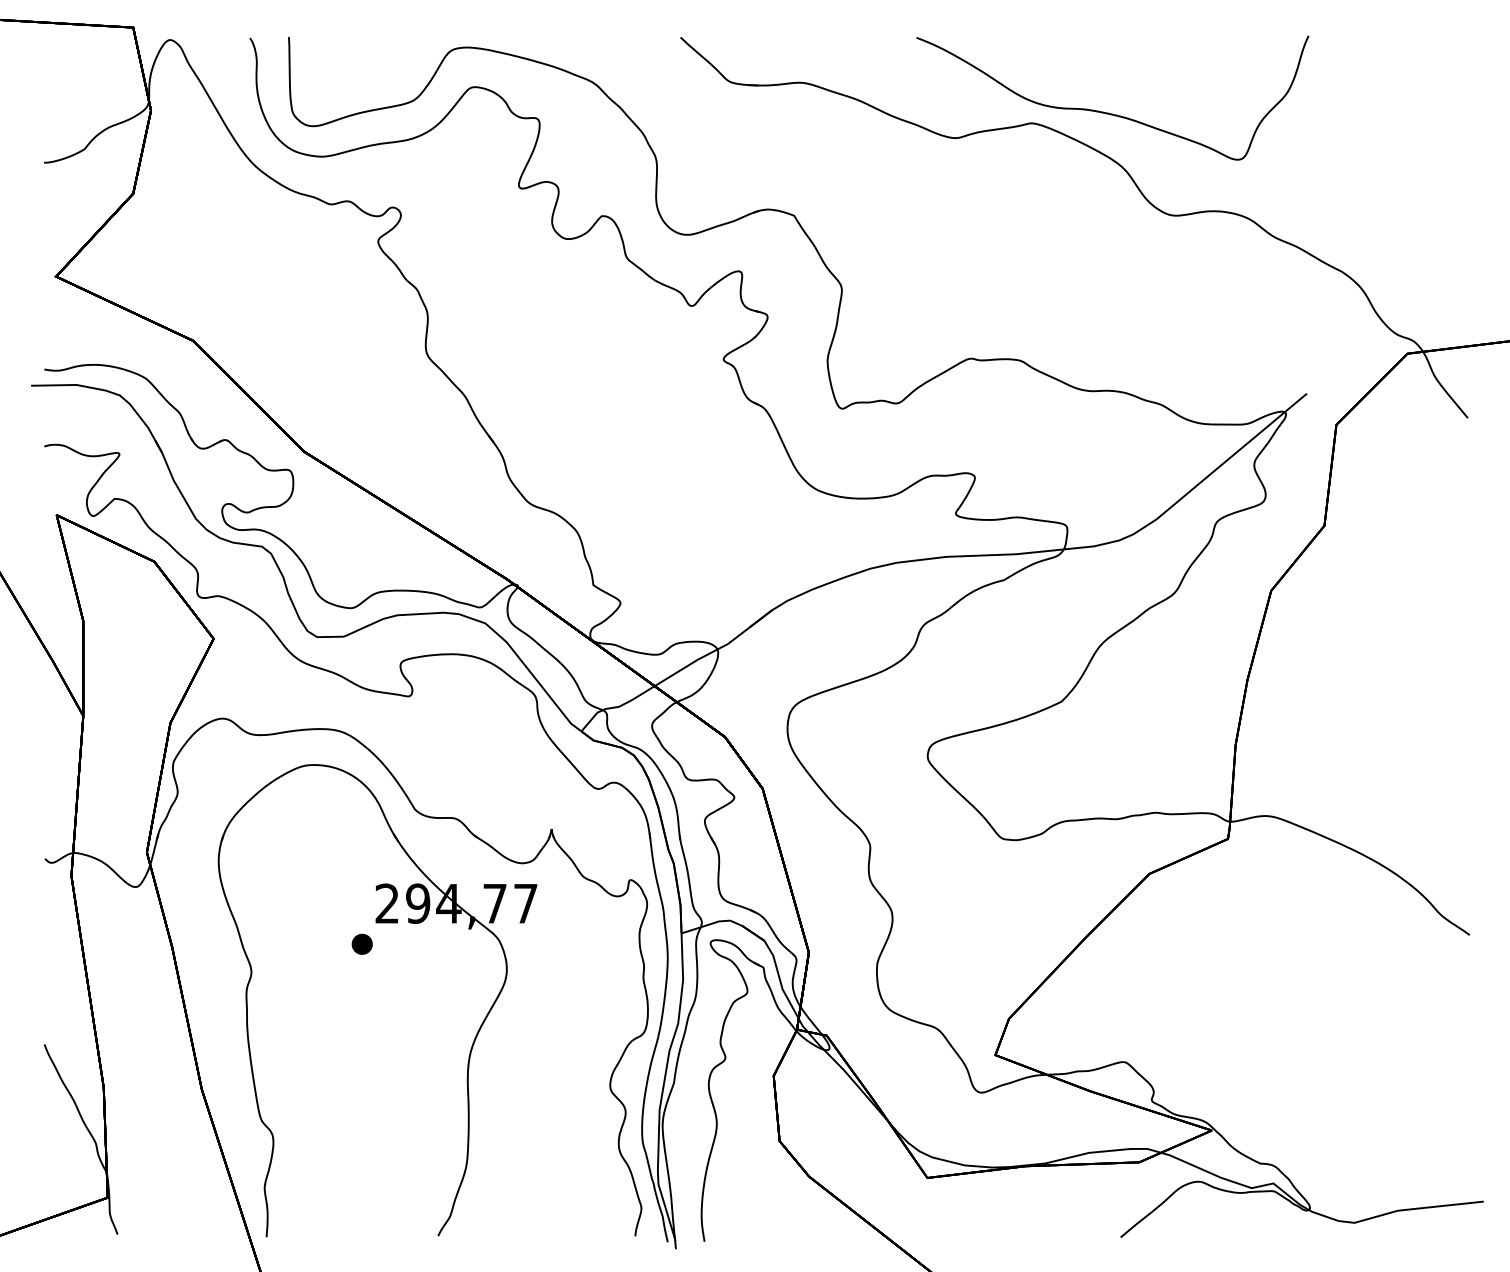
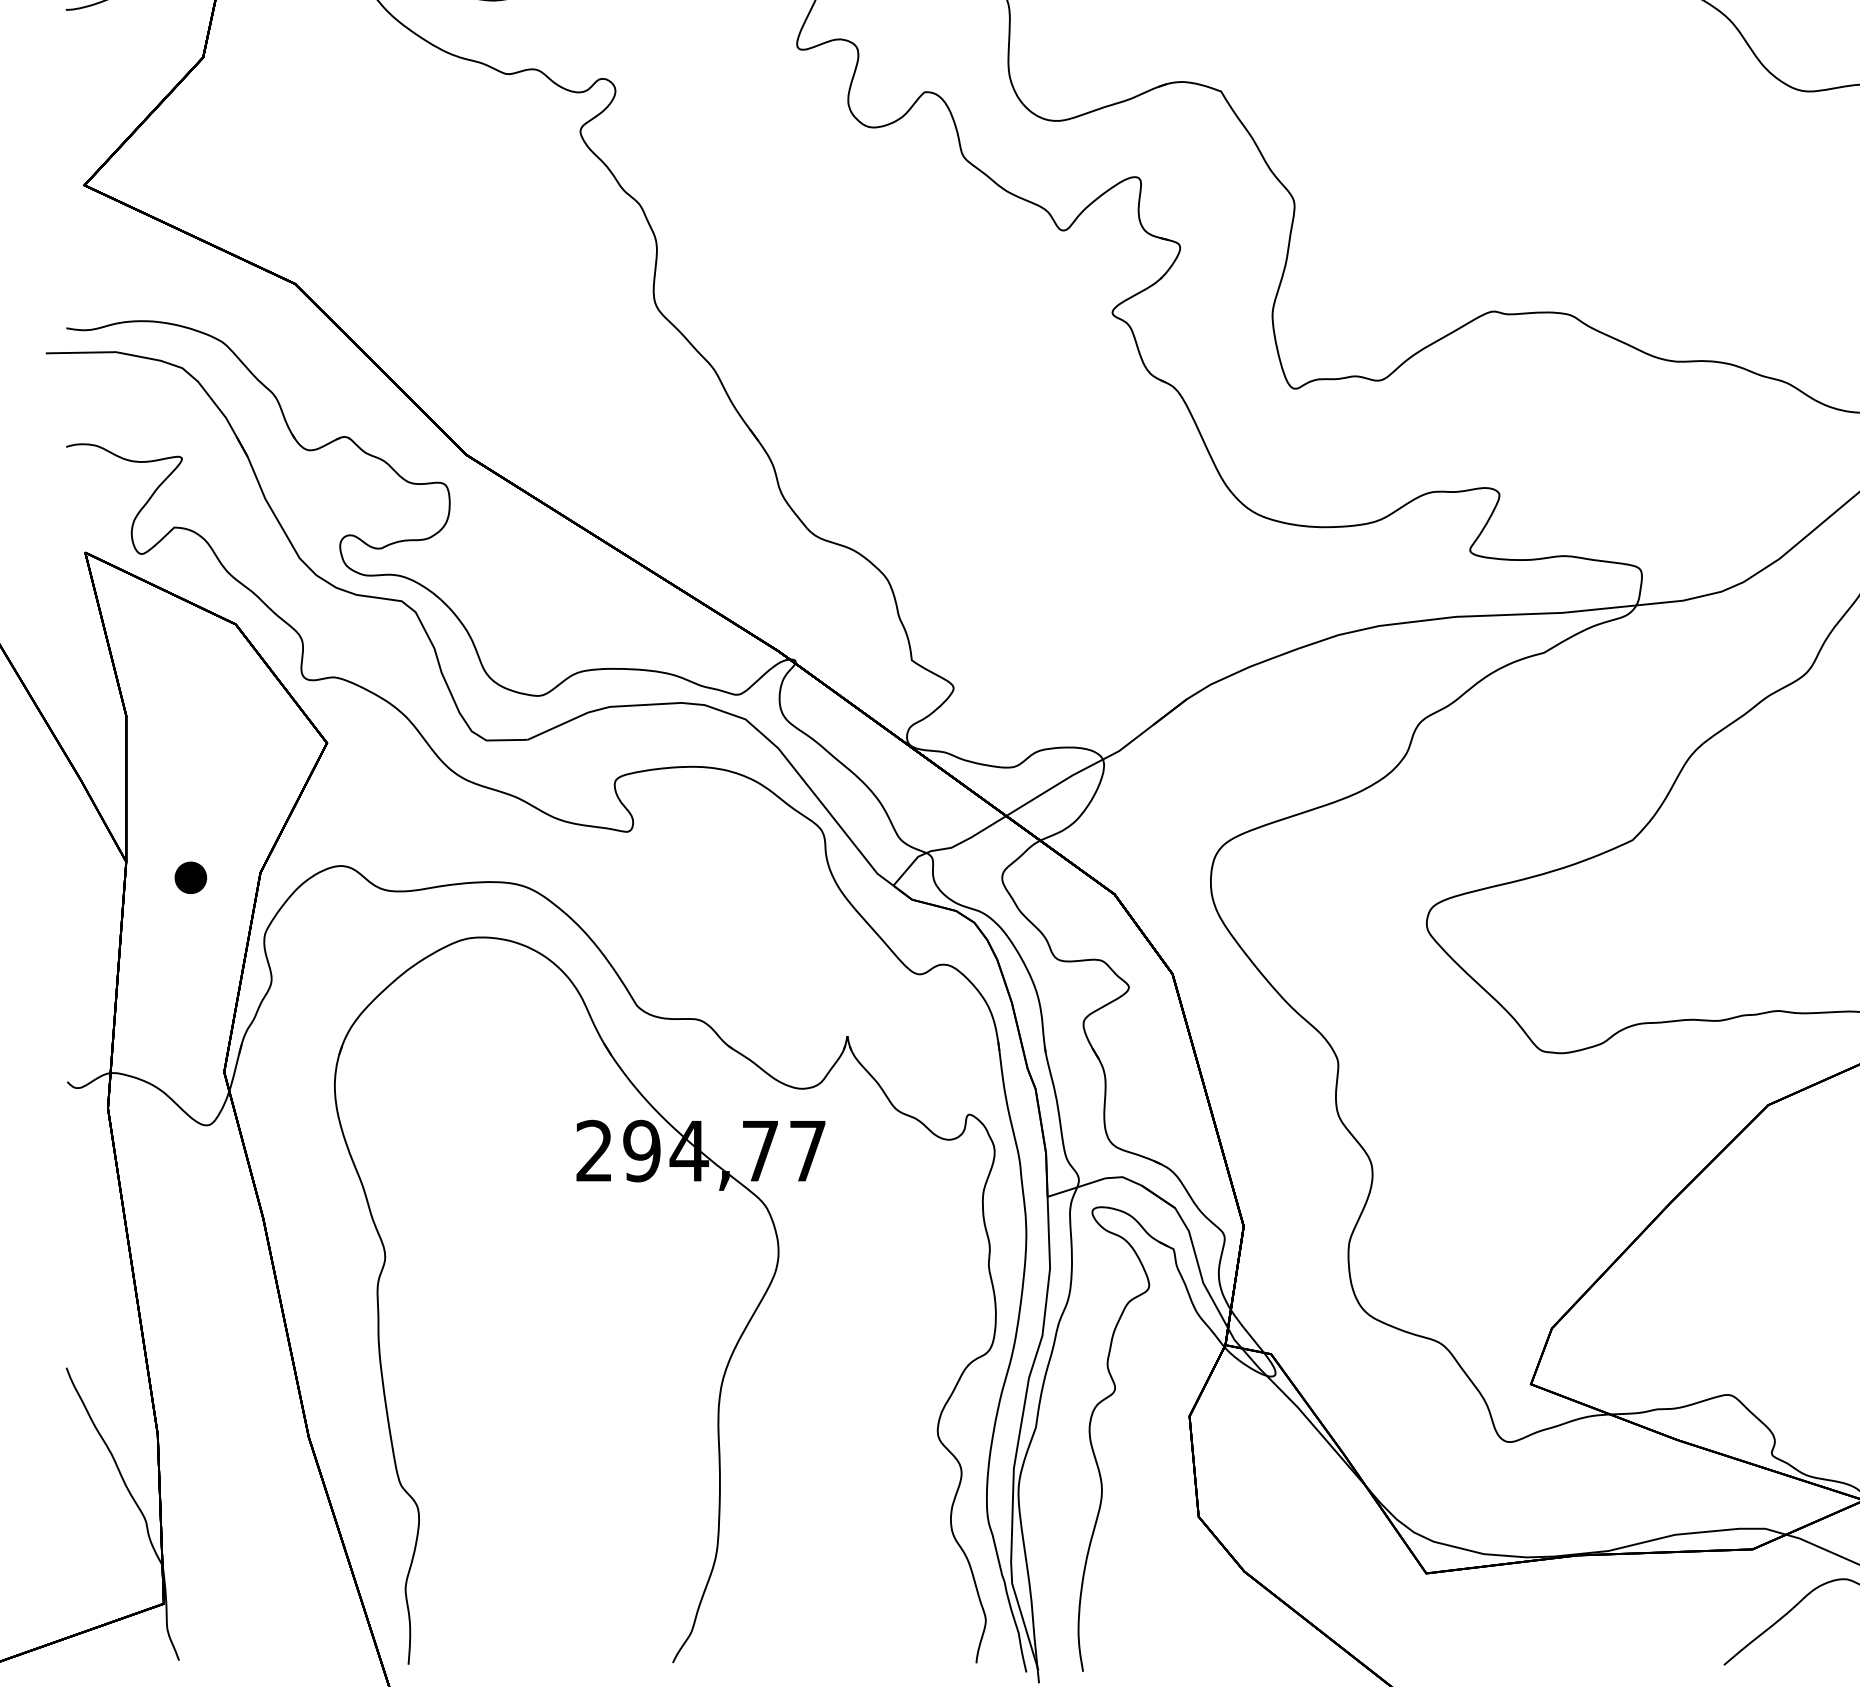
part: (361, 943) -> (189, 876), moved

